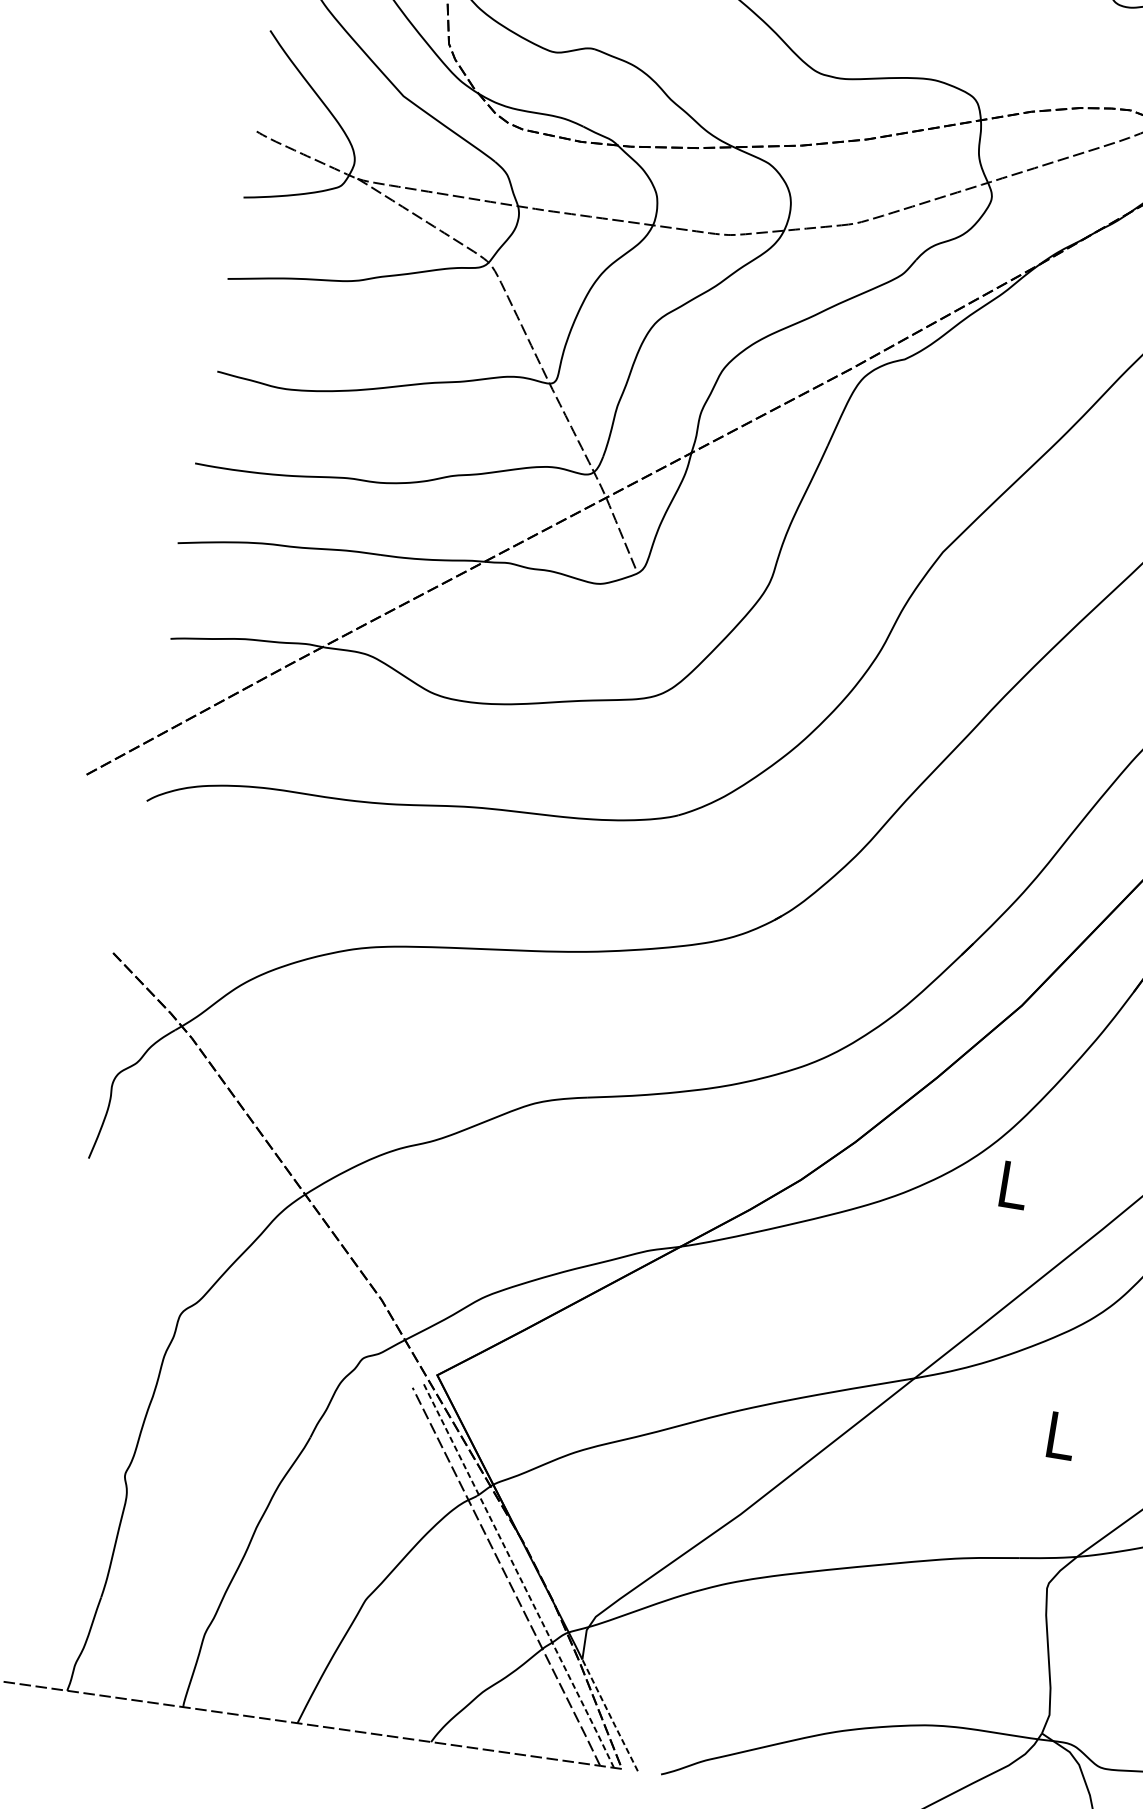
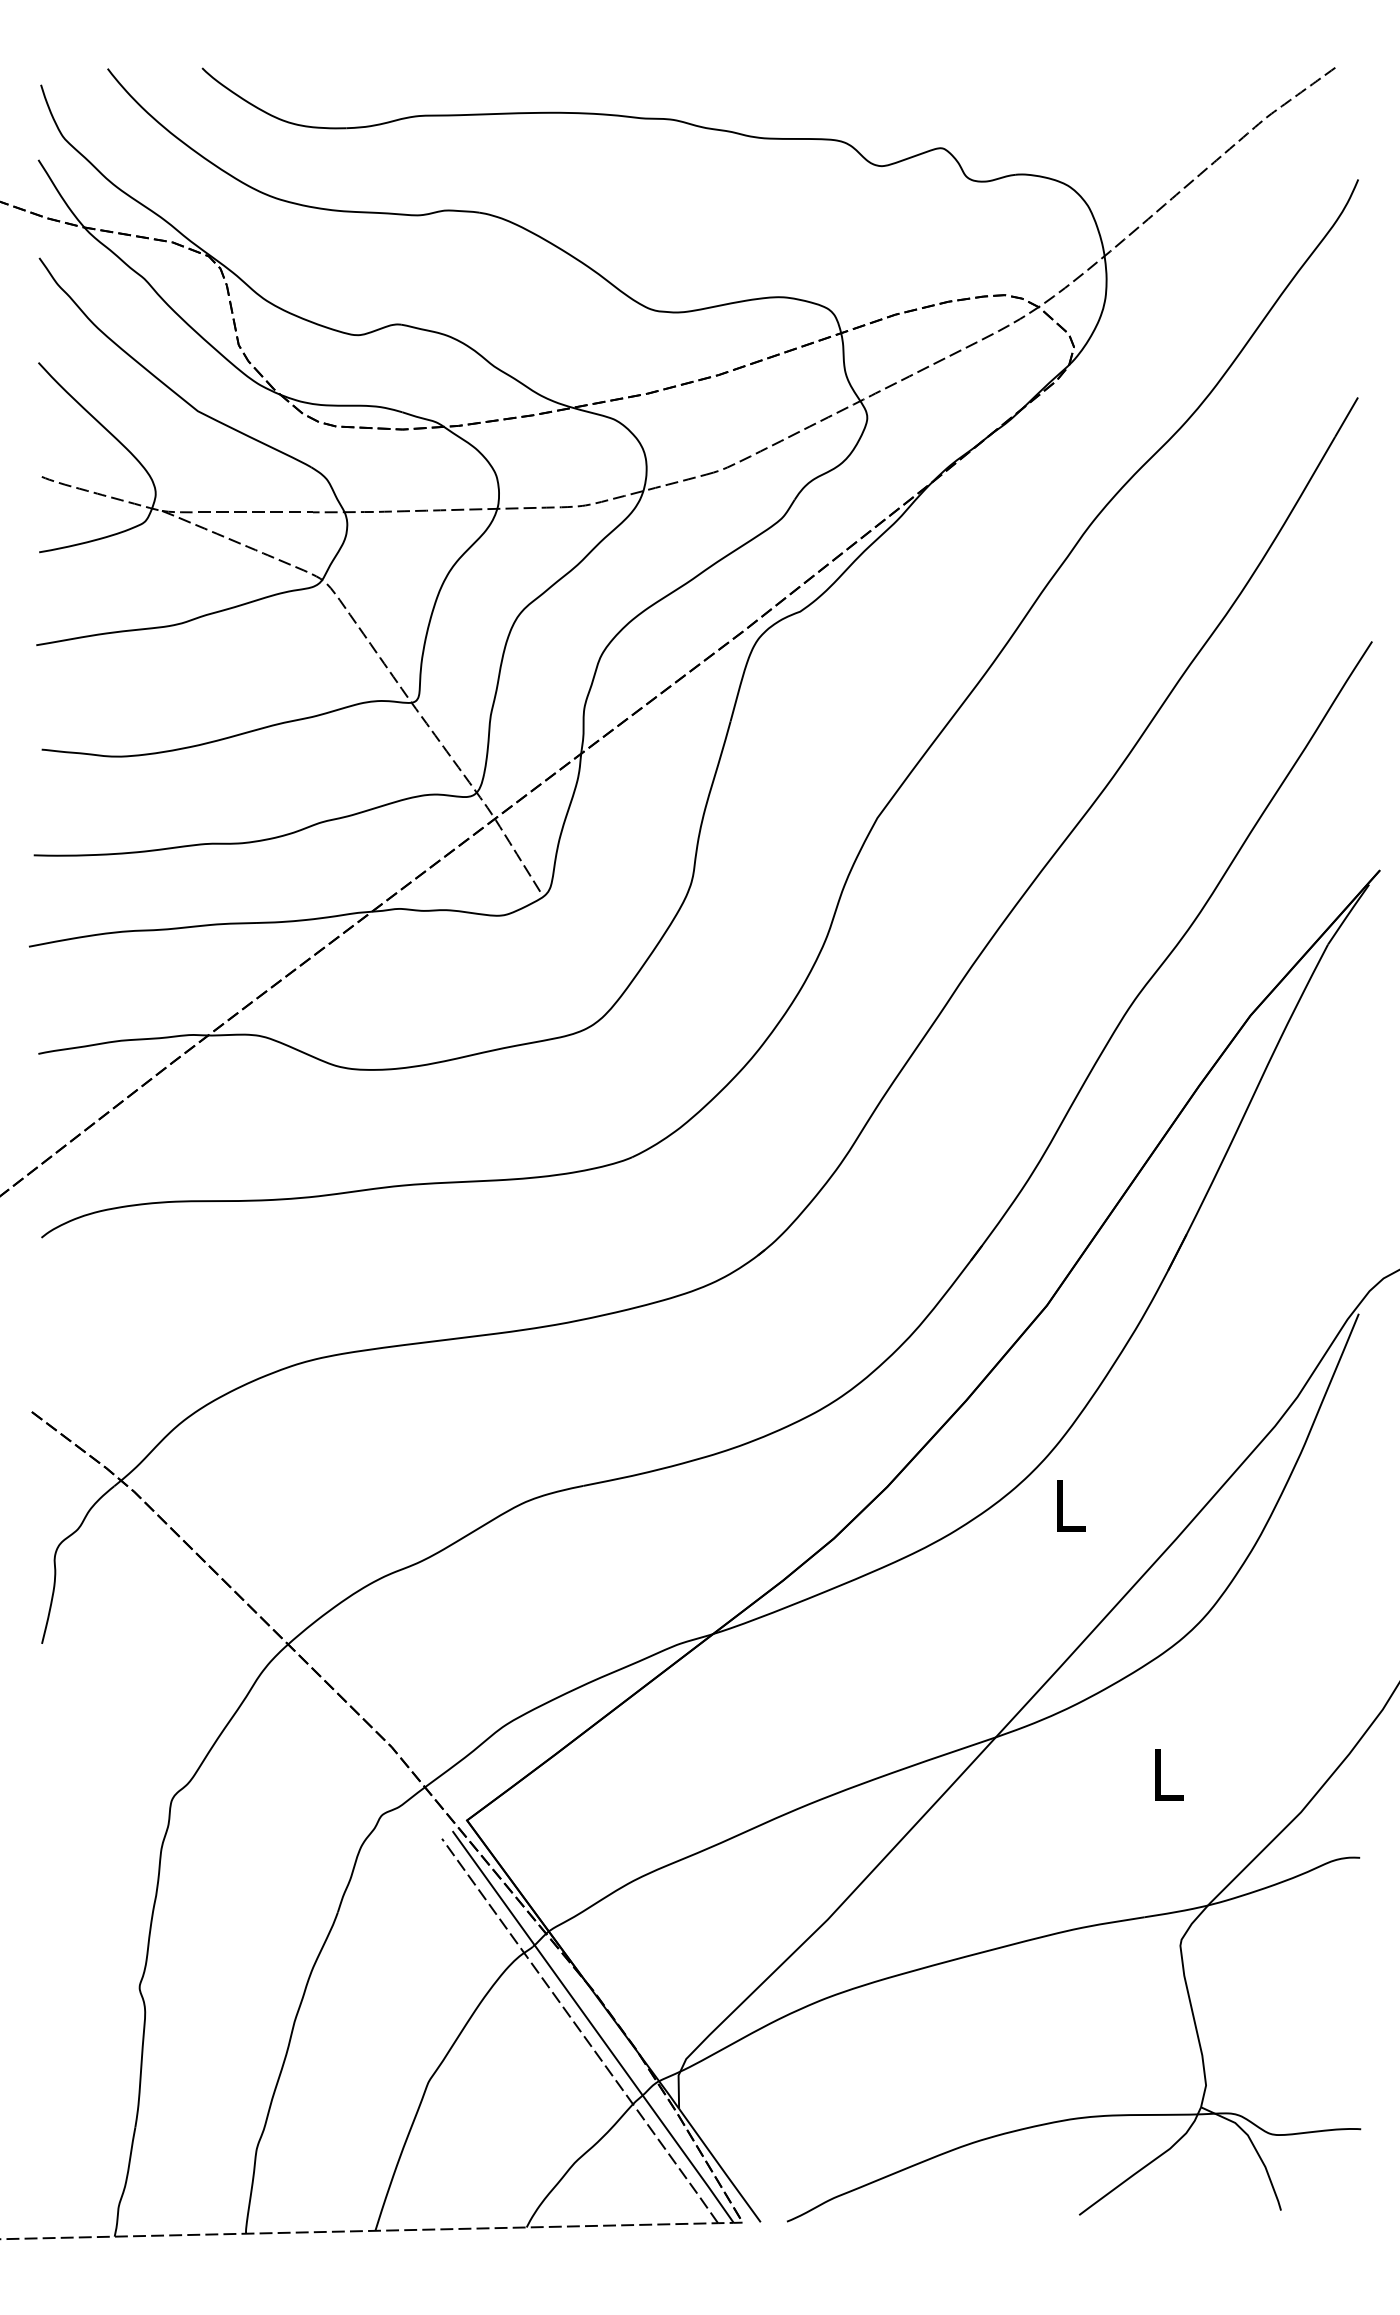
line: (518, 1575) -> (593, 2027), dashed -> solid
line: (610, 1716) -> (720, 2166), dashed -> solid

